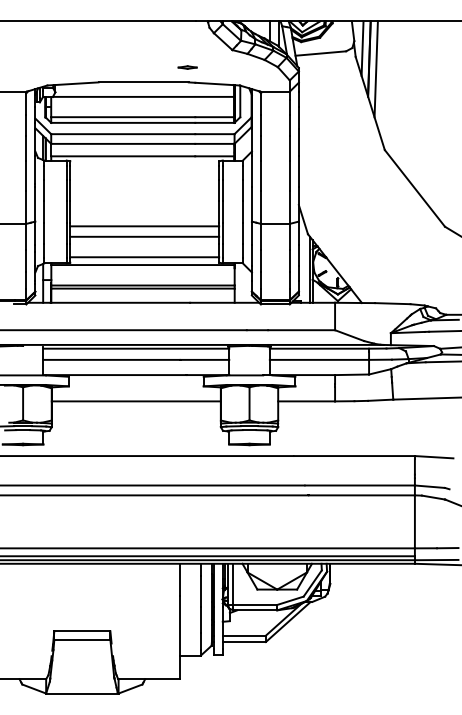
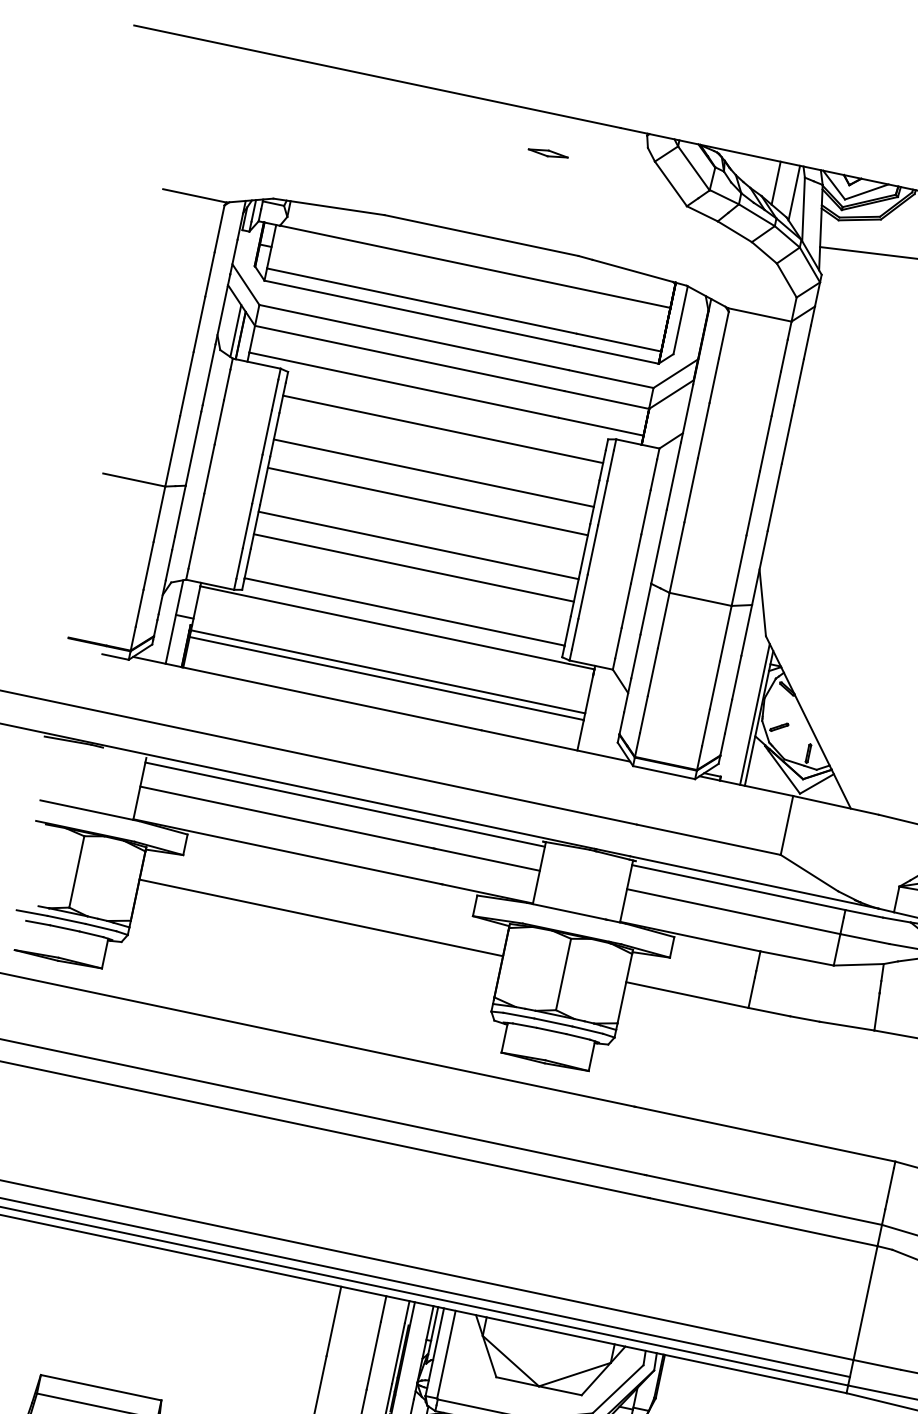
line: (187, 67) -> (547, 153), moved
line: (144, 172) -> (442, 429), added
line: (144, 192) -> (433, 472), added
line: (144, 205) -> (427, 500), added

